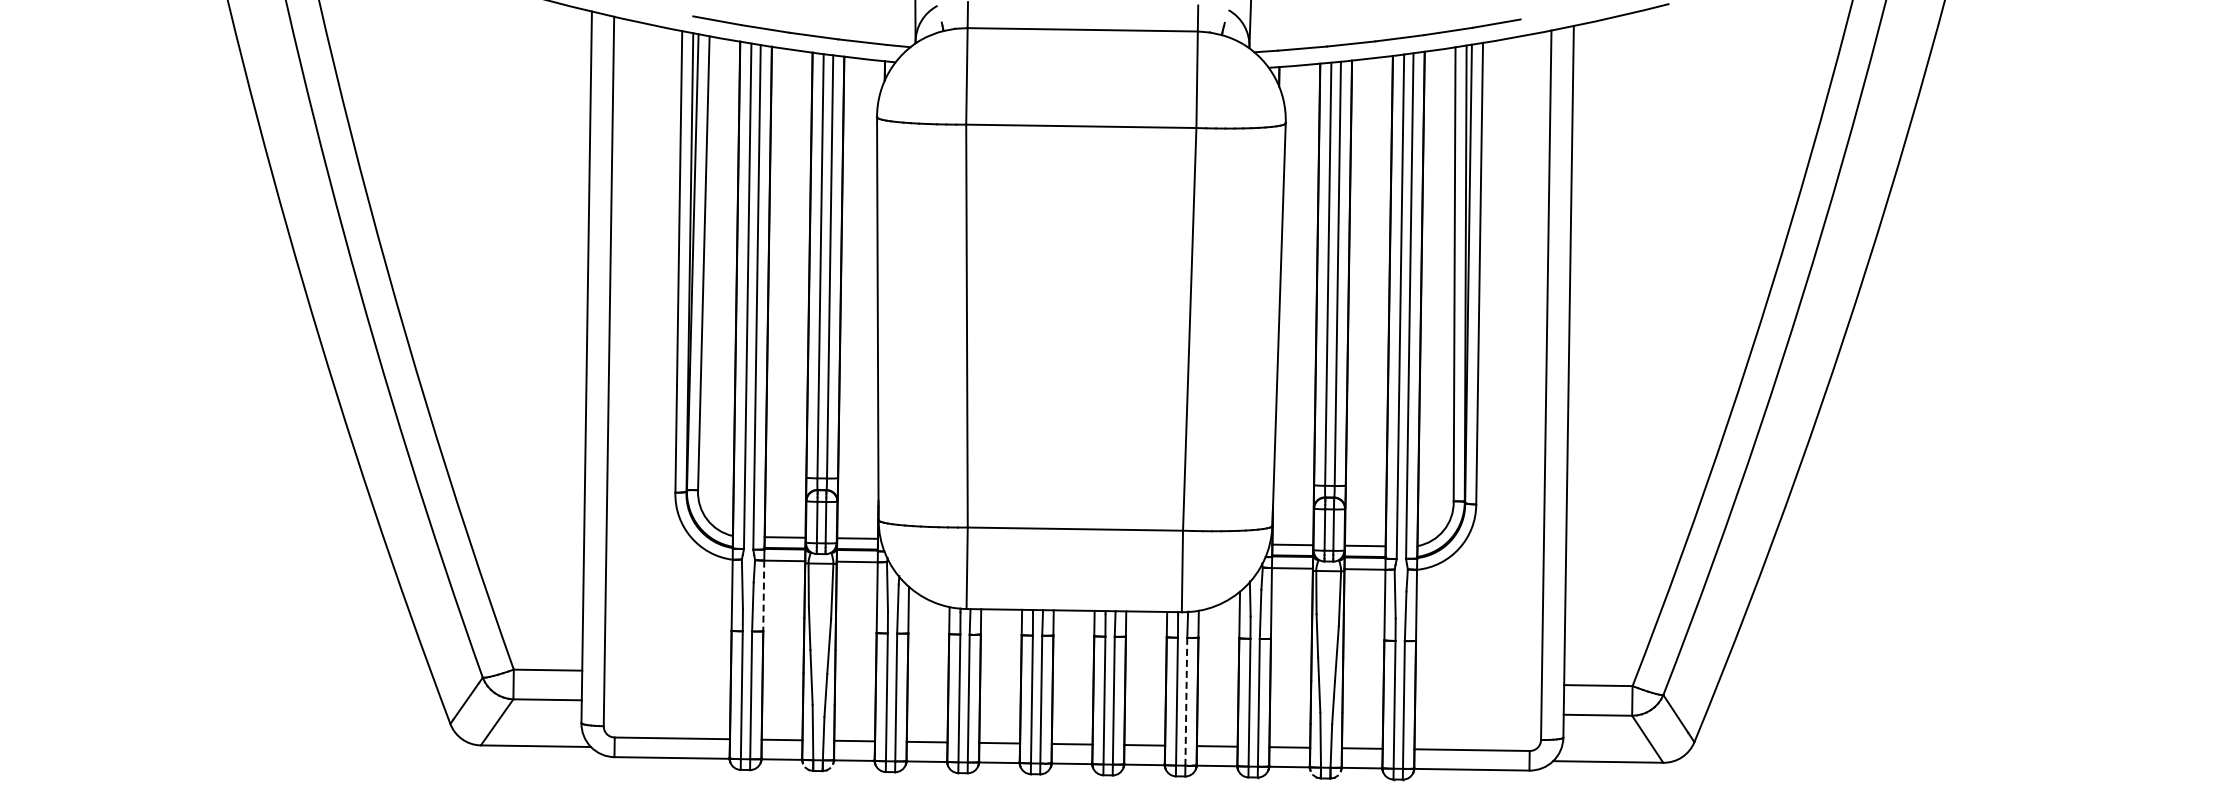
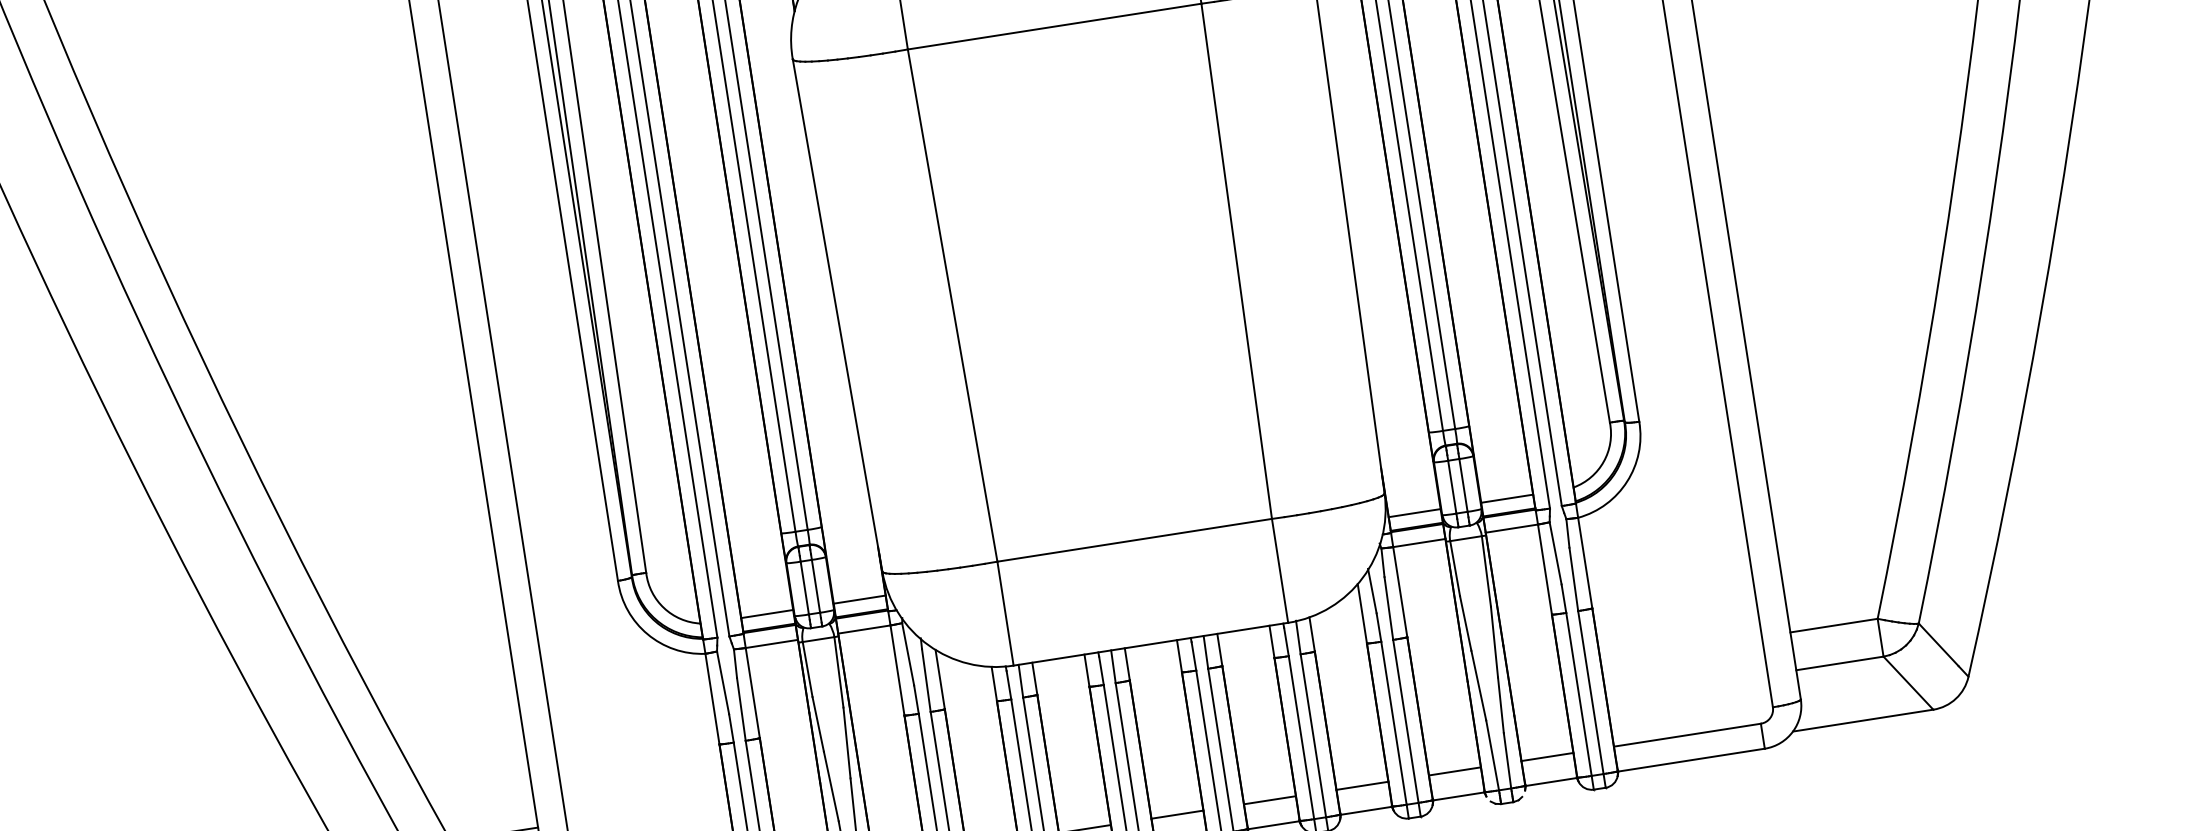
line: (763, 596) -> (752, 693), dashed -> solid
line: (1186, 701) -> (1313, 735), dashed -> solid

